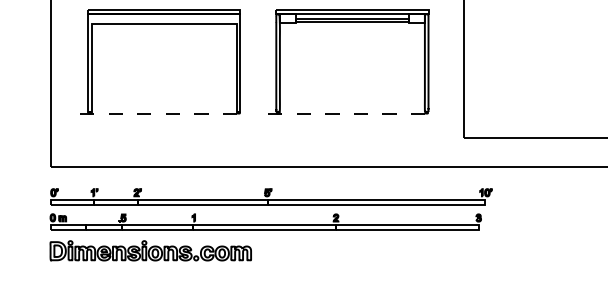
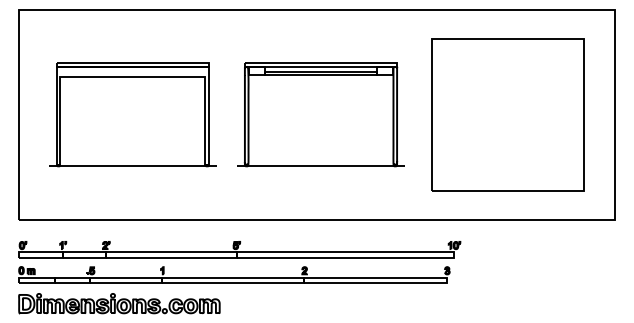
line: (164, 113) -> (133, 166), dashed -> solid
line: (352, 113) -> (321, 166), dashed -> solid

